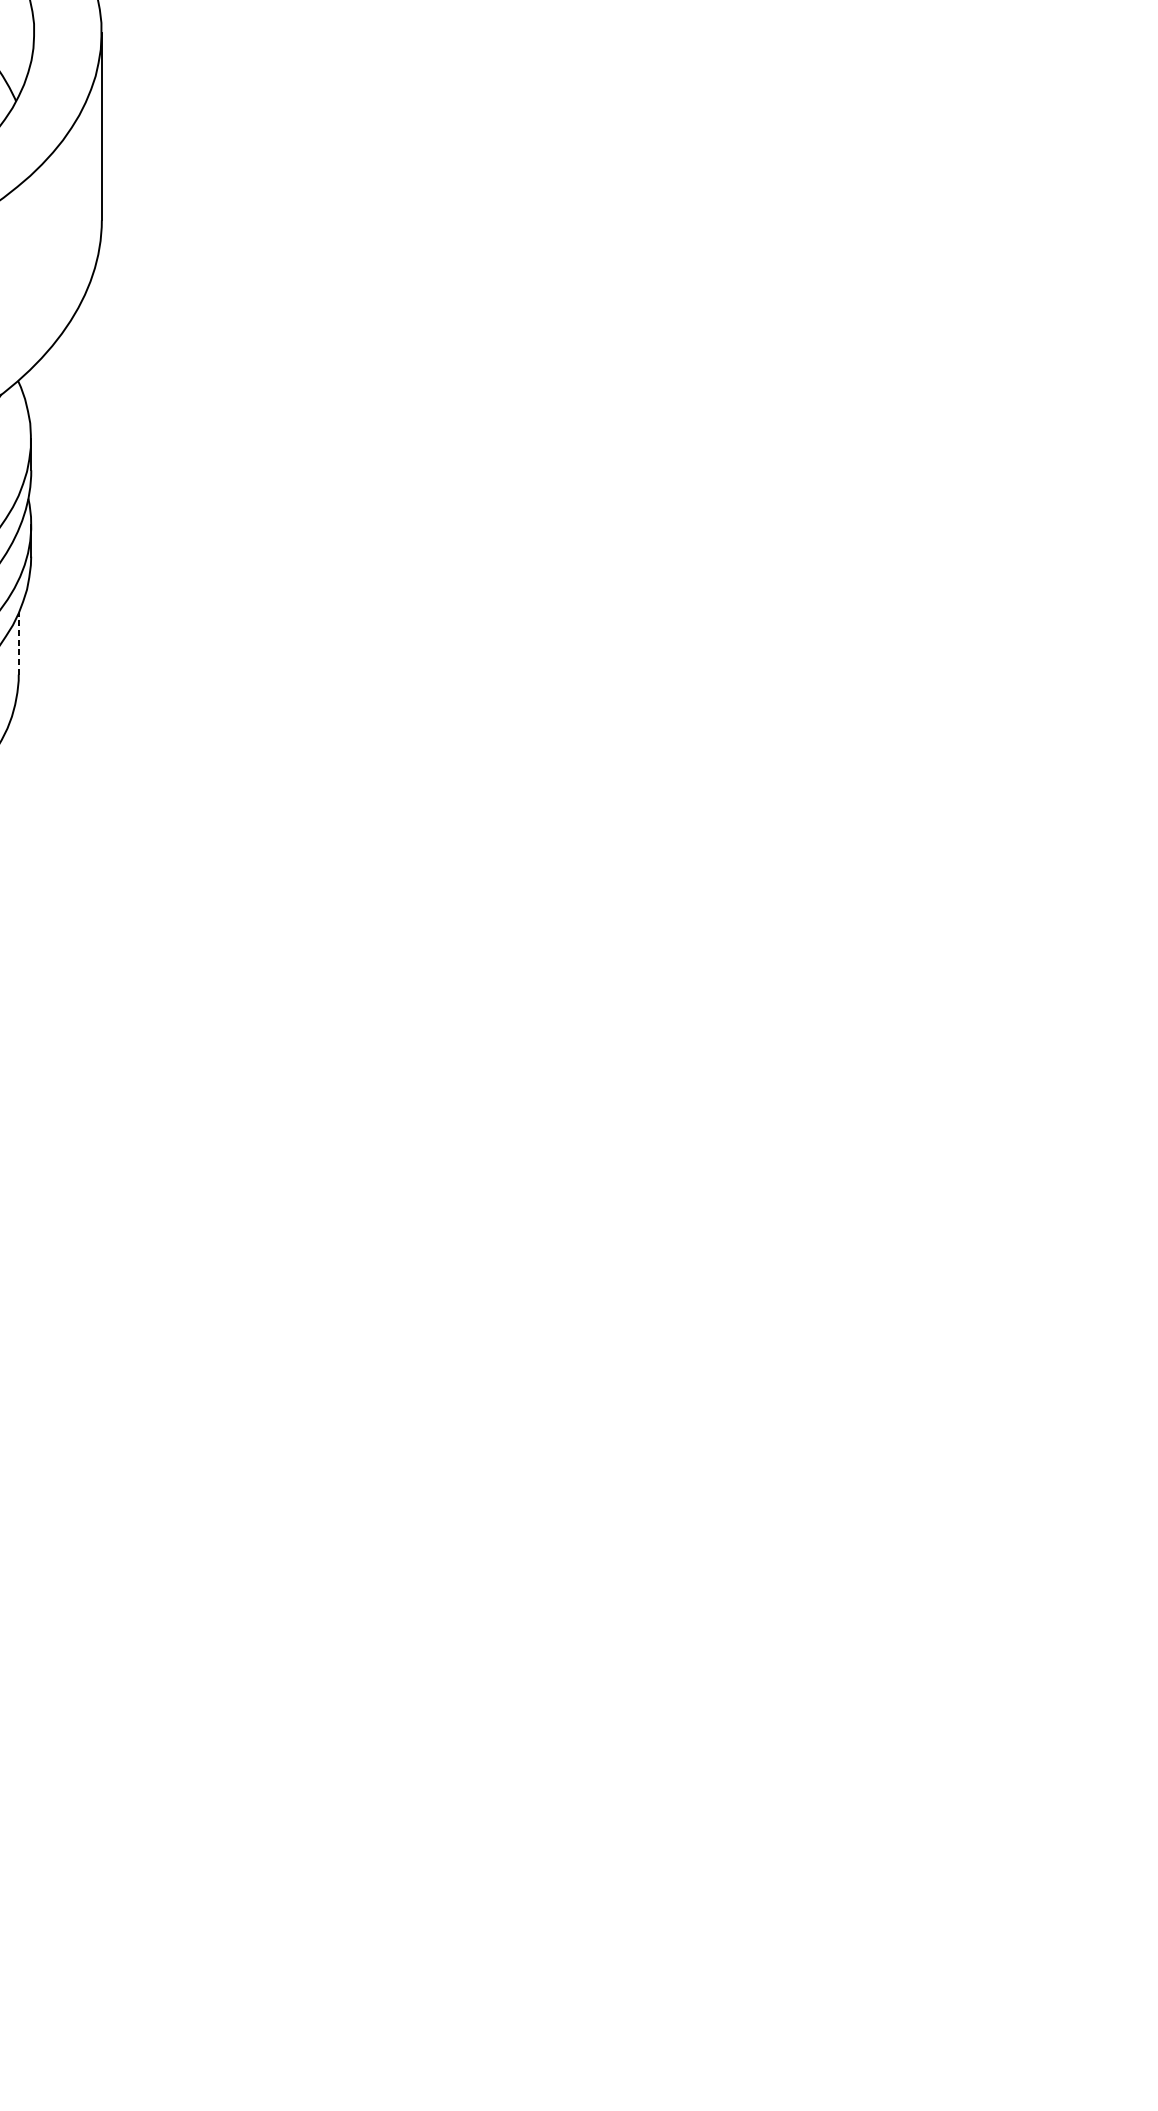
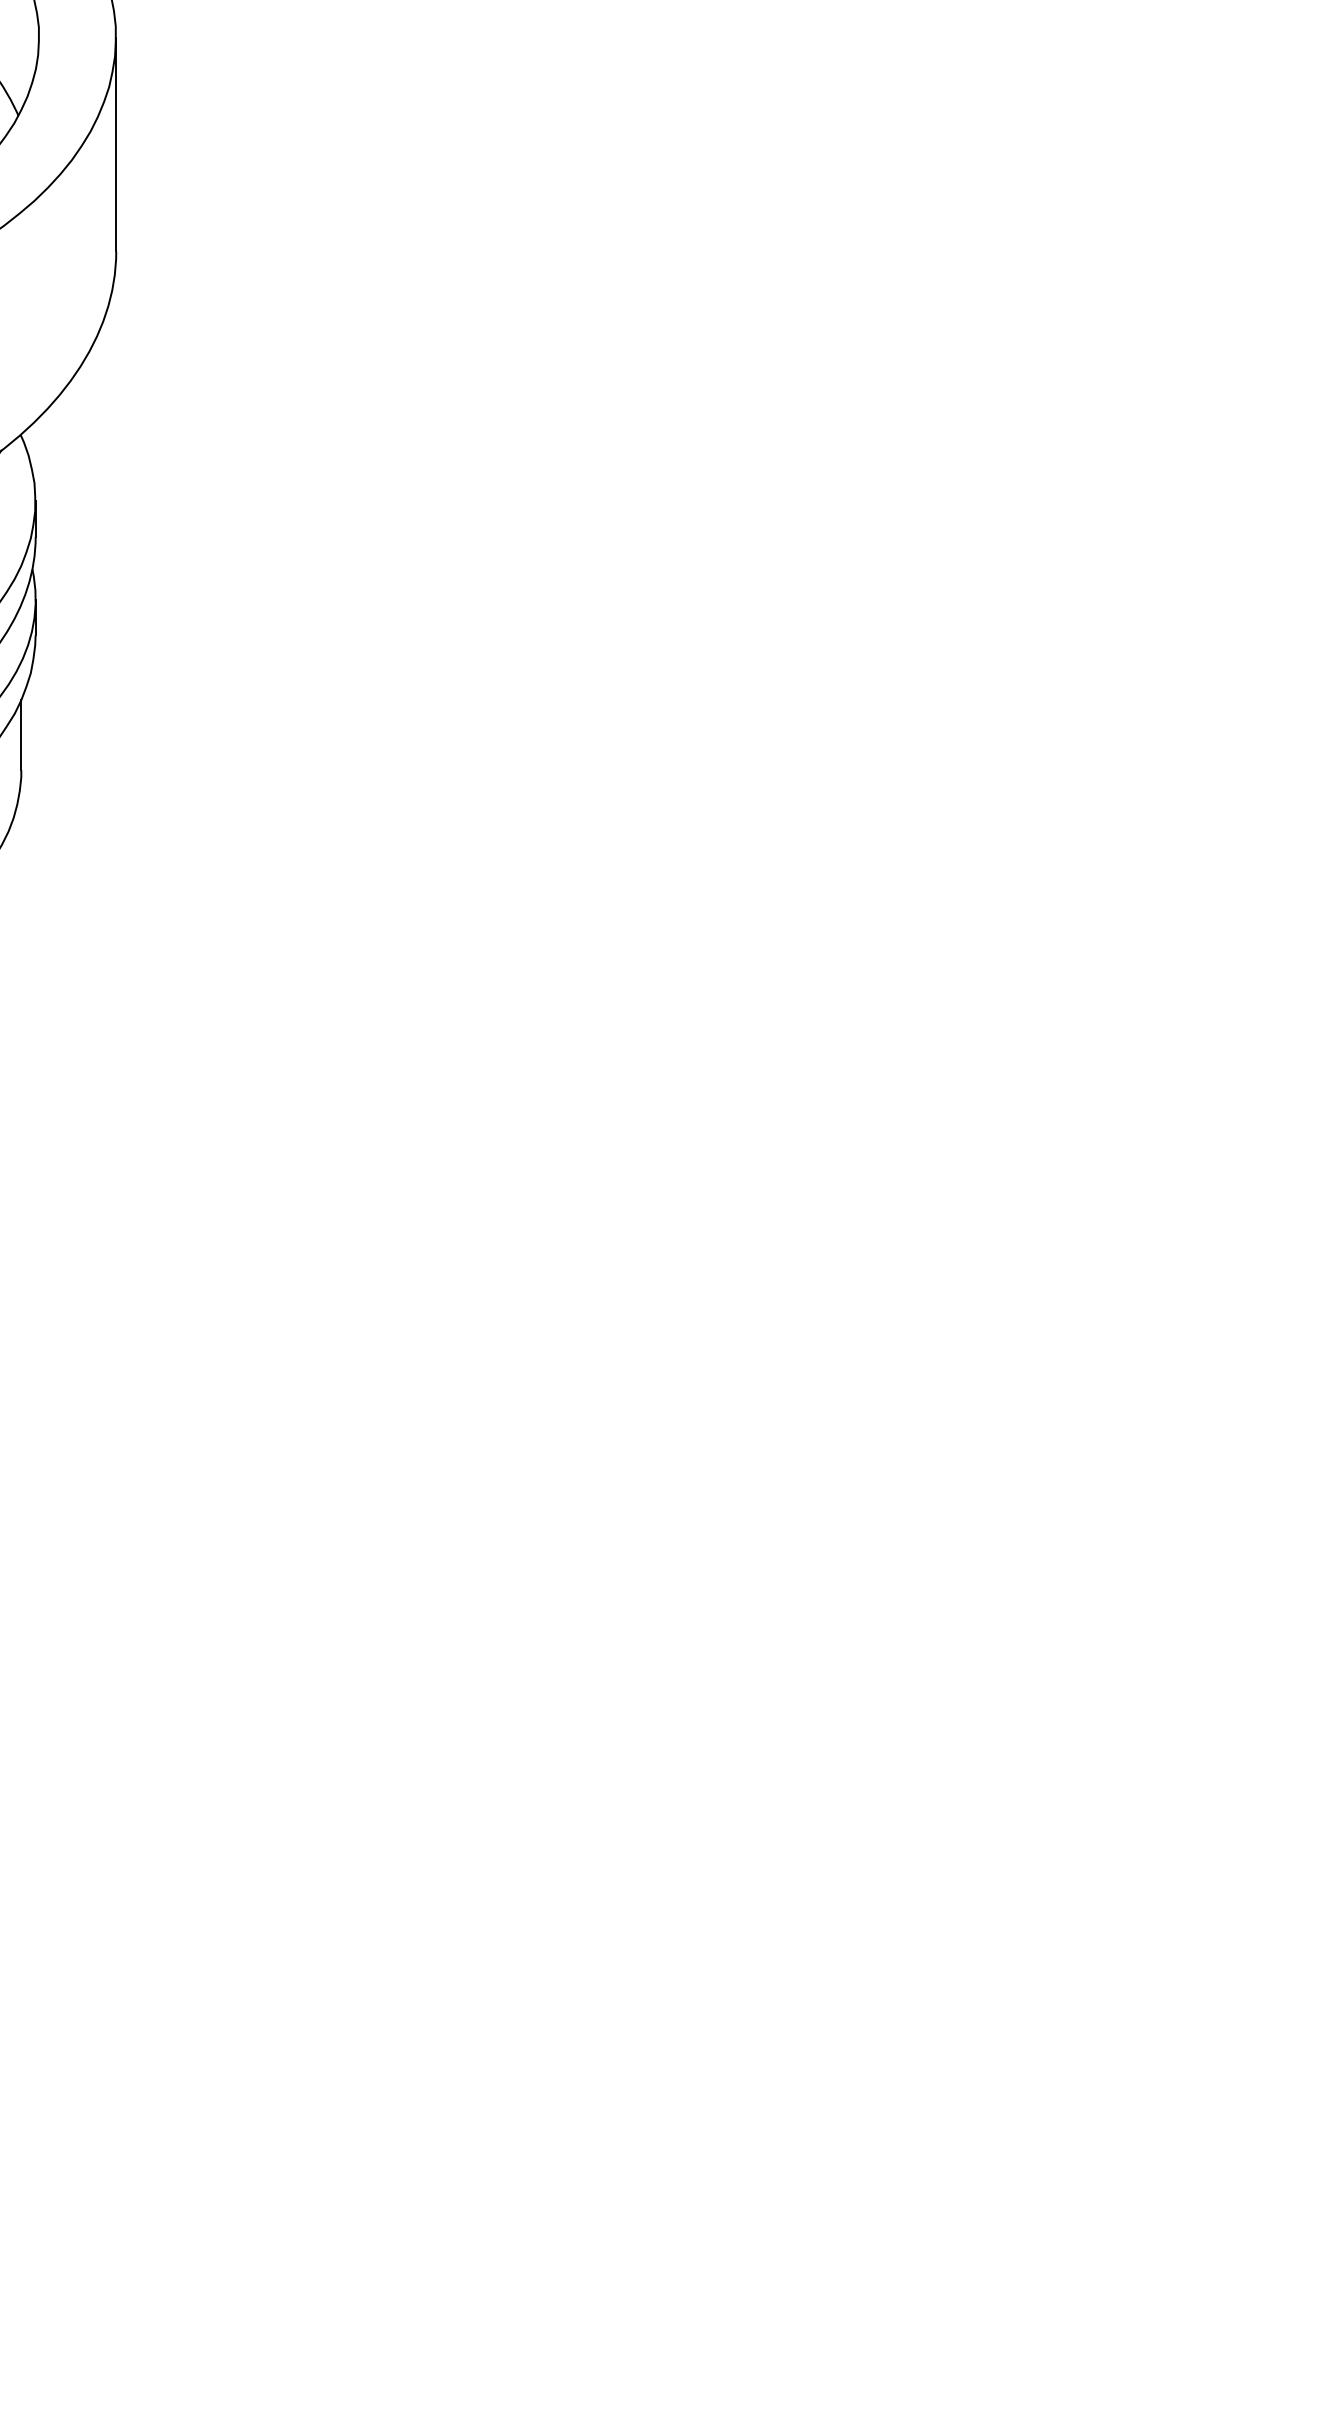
line: (18, 643) -> (21, 734), dashed -> solid

